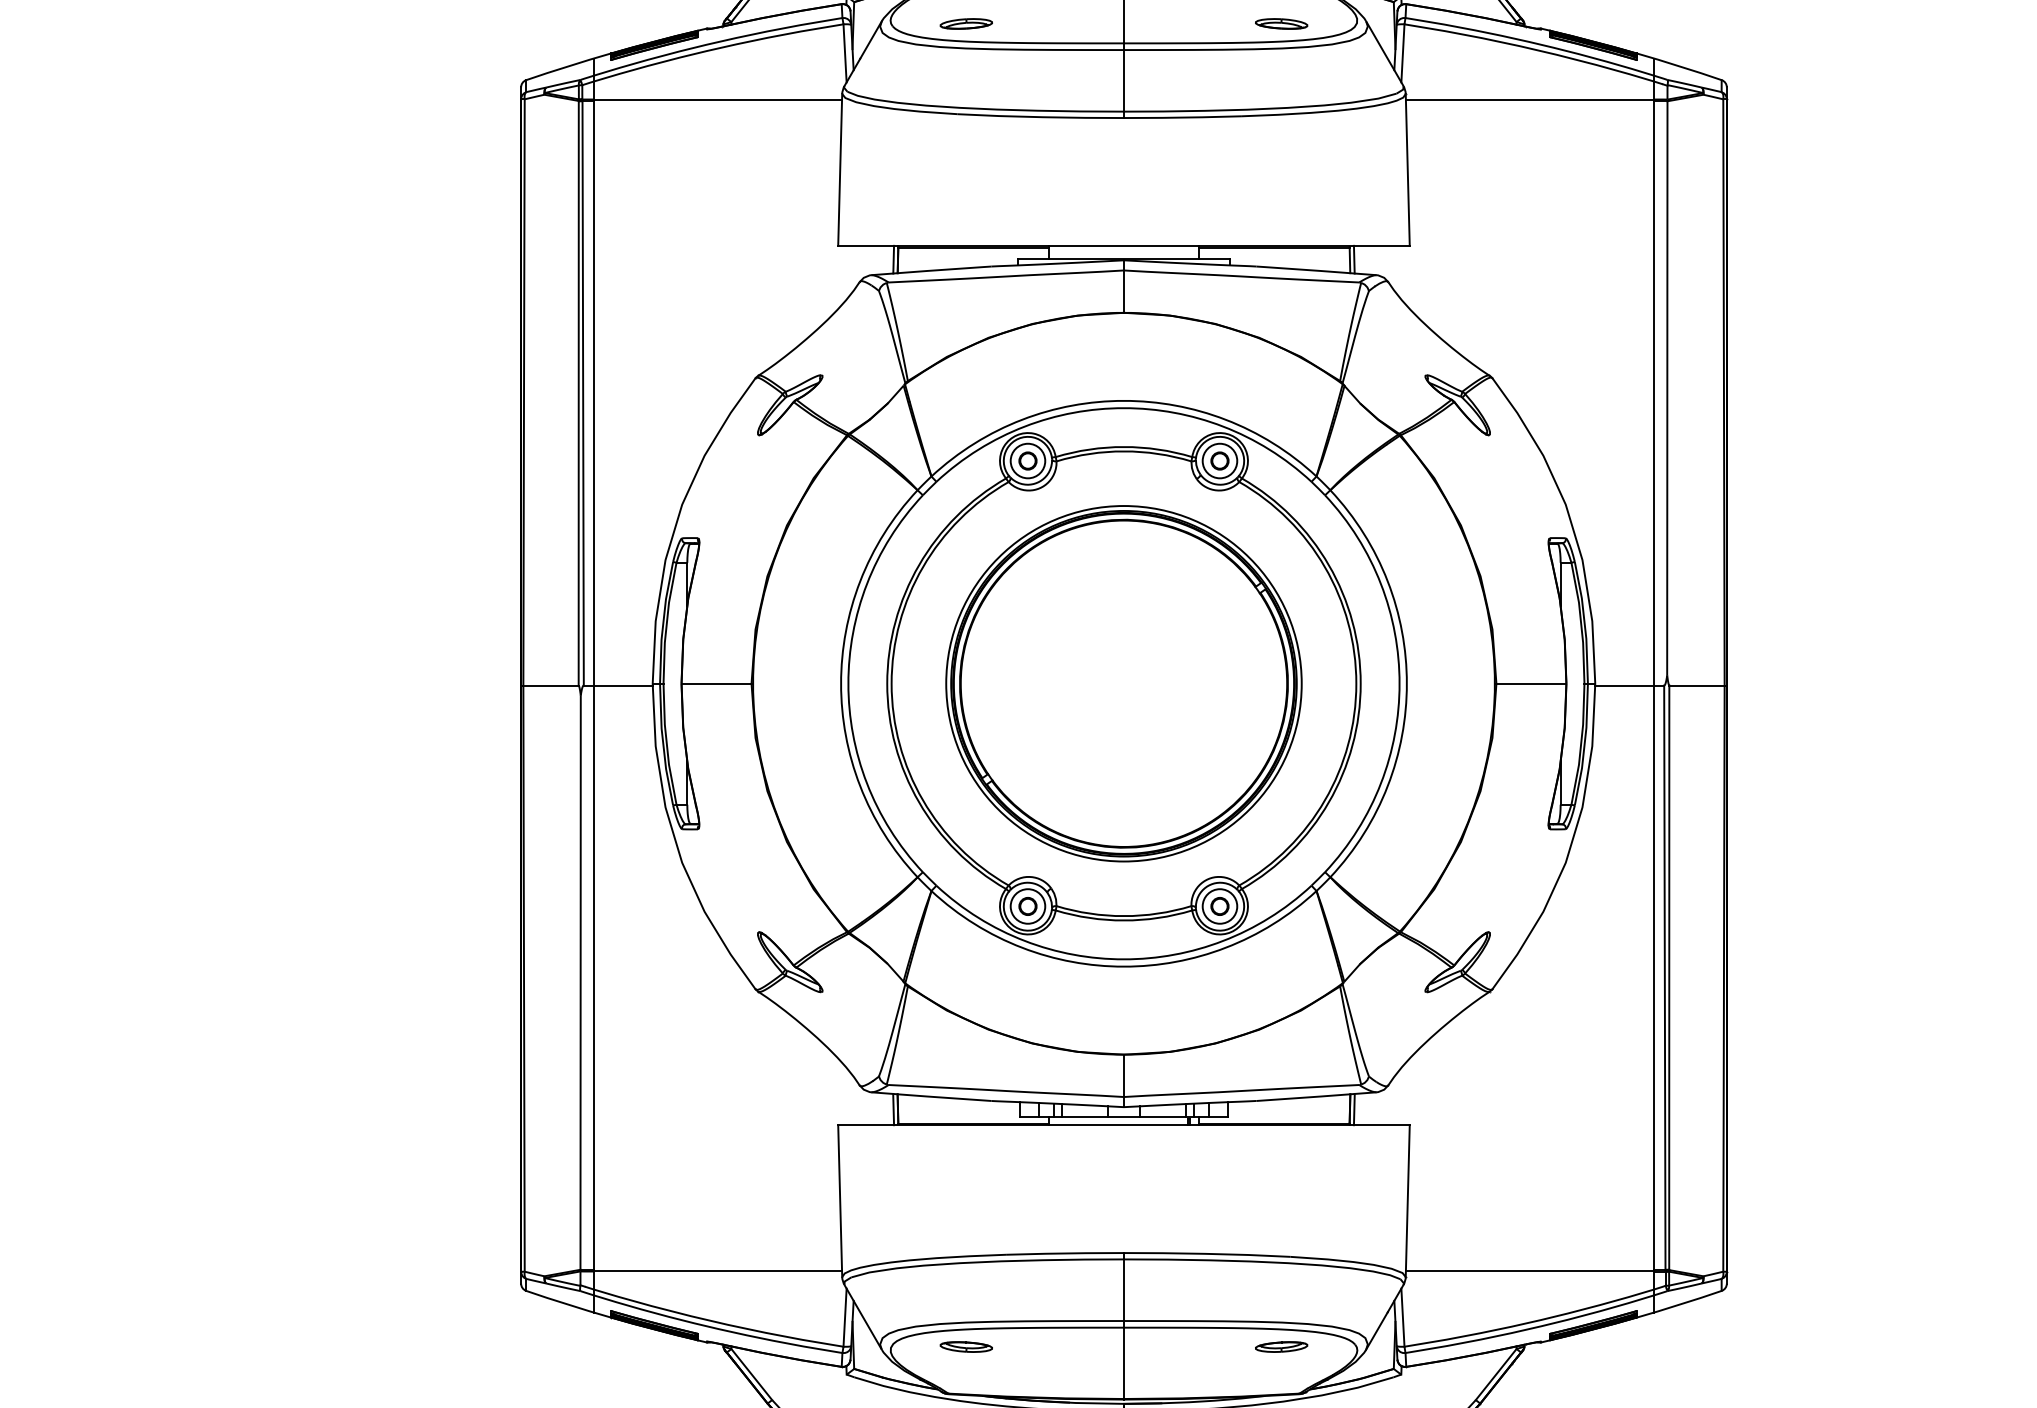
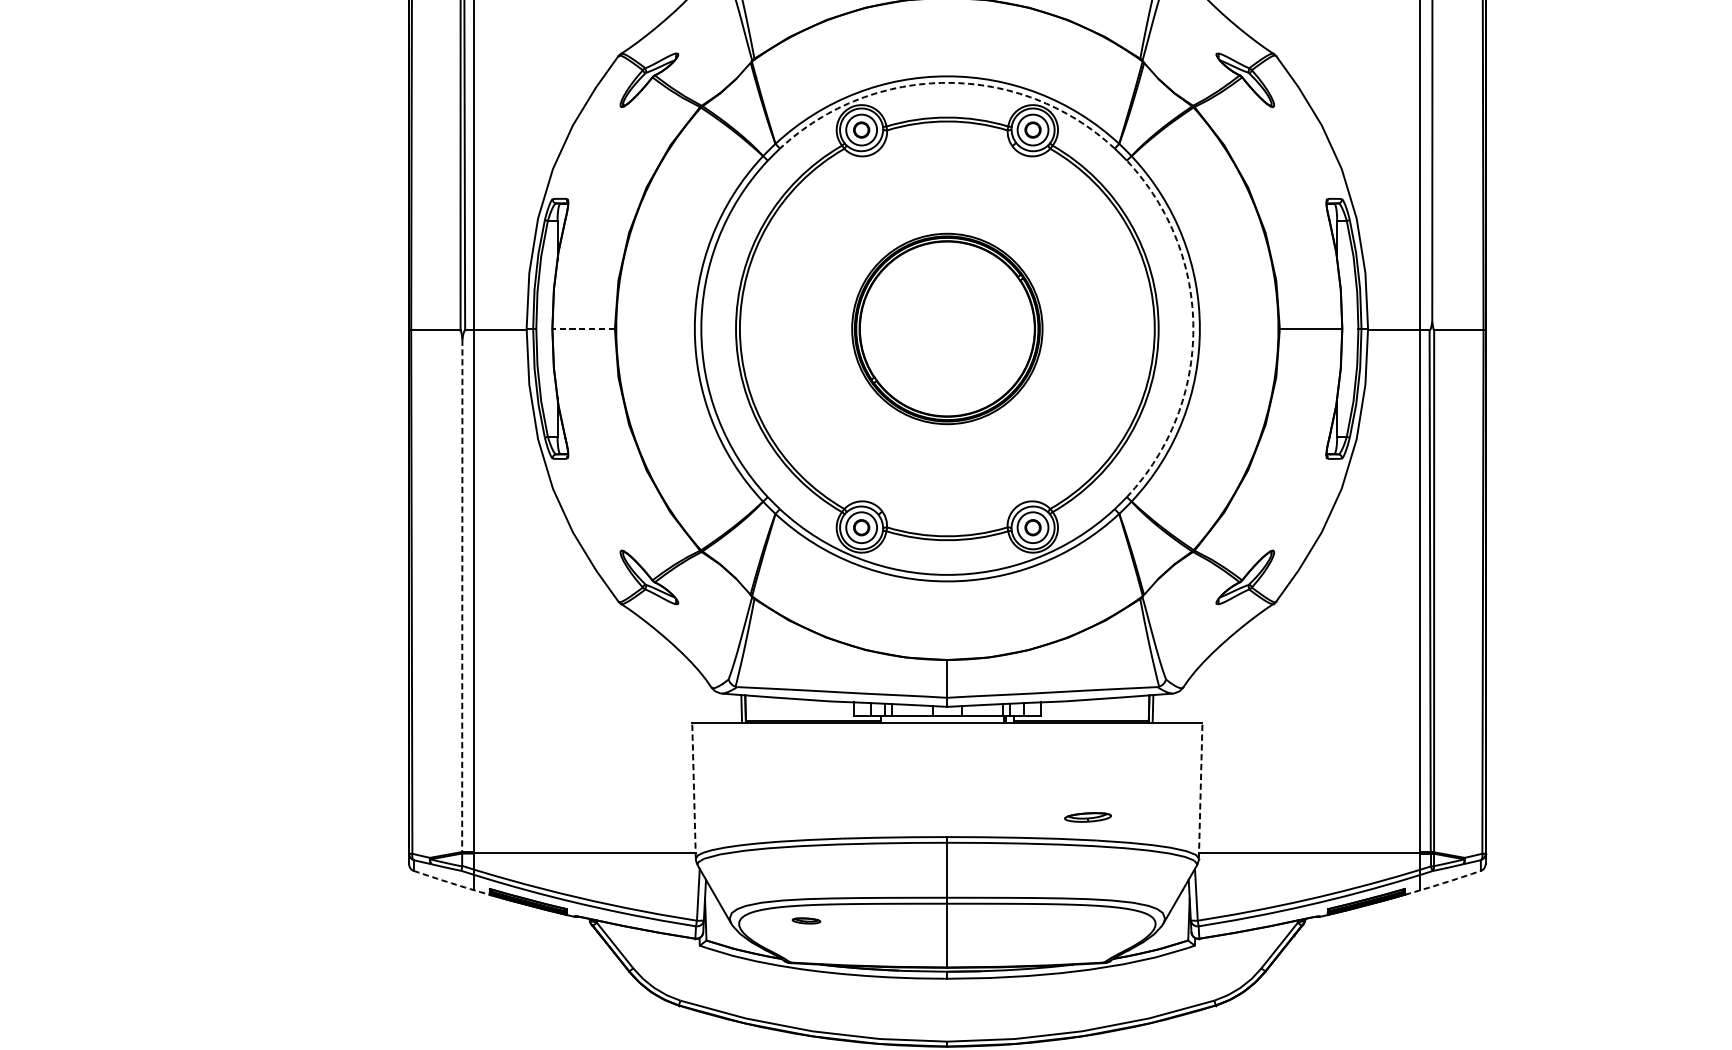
arc: (1123, 408) -> (946, 83), solid -> dashed
line: (716, 683) -> (583, 328), solid -> dashed
part: (1123, 683) -> (946, 328), size x0.6
arc: (1399, 683) -> (1193, 328), solid -> dashed
line: (580, 983) -> (462, 596), solid -> dashed
line: (840, 1201) -> (694, 791), solid -> dashed
line: (1407, 1201) -> (1200, 791), solid -> dashed
arc: (568, 1304) -> (451, 883), solid -> dashed
arc: (1679, 1304) -> (1443, 883), solid -> dashed
part: (965, 1346) -> (805, 920), size x0.6
part: (1281, 1346) -> (1087, 816), moved

